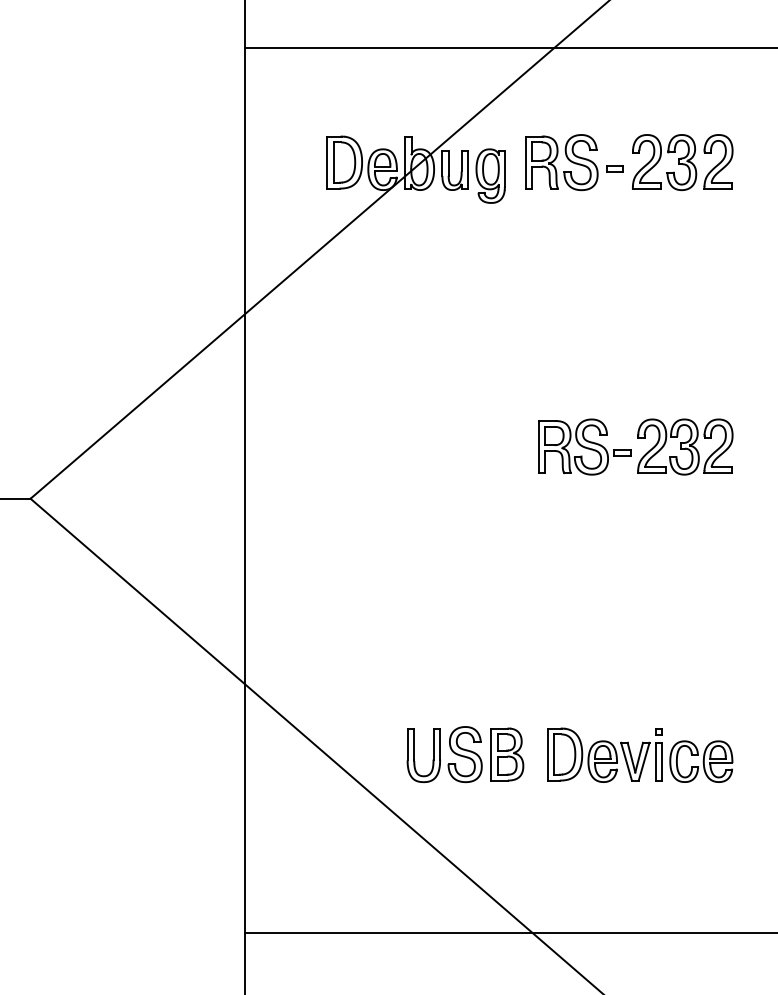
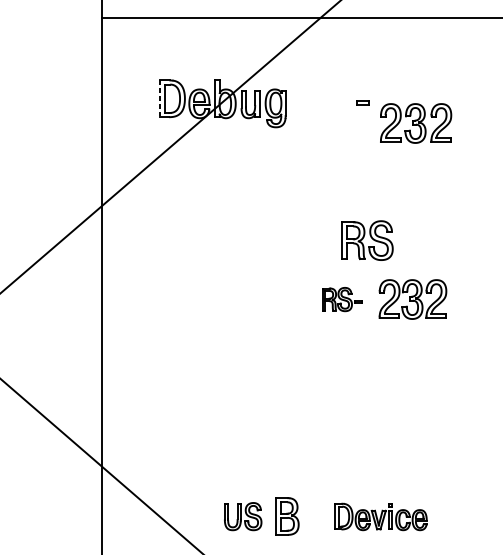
part: (561, 162) -> (367, 240), moved
part: (682, 162) -> (415, 123), moved
line: (327, 163) -> (160, 99), solid -> dashed
part: (584, 446) -> (341, 299), size x0.6
part: (444, 754) -> (243, 516), size x0.7
part: (640, 754) -> (381, 516), size x0.7

